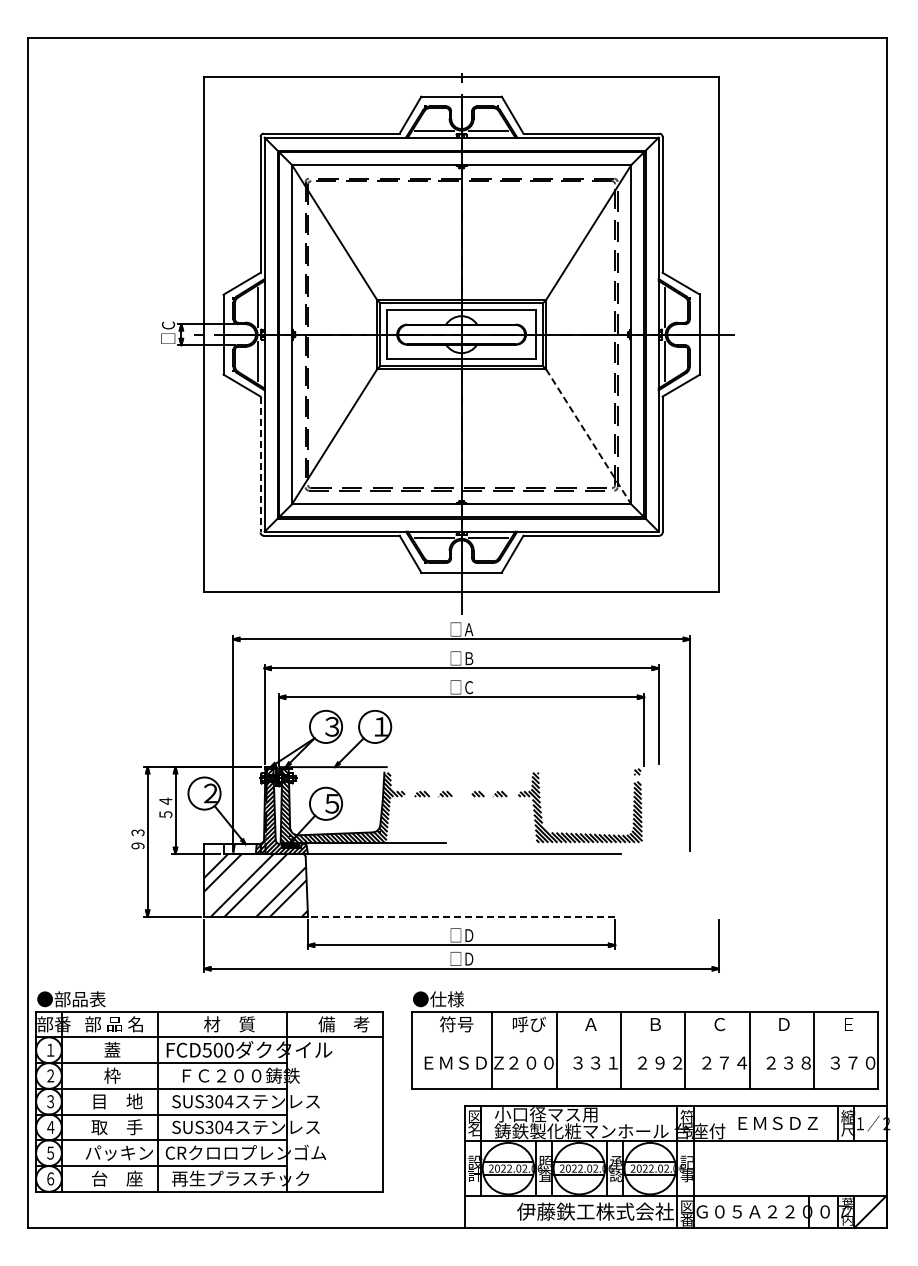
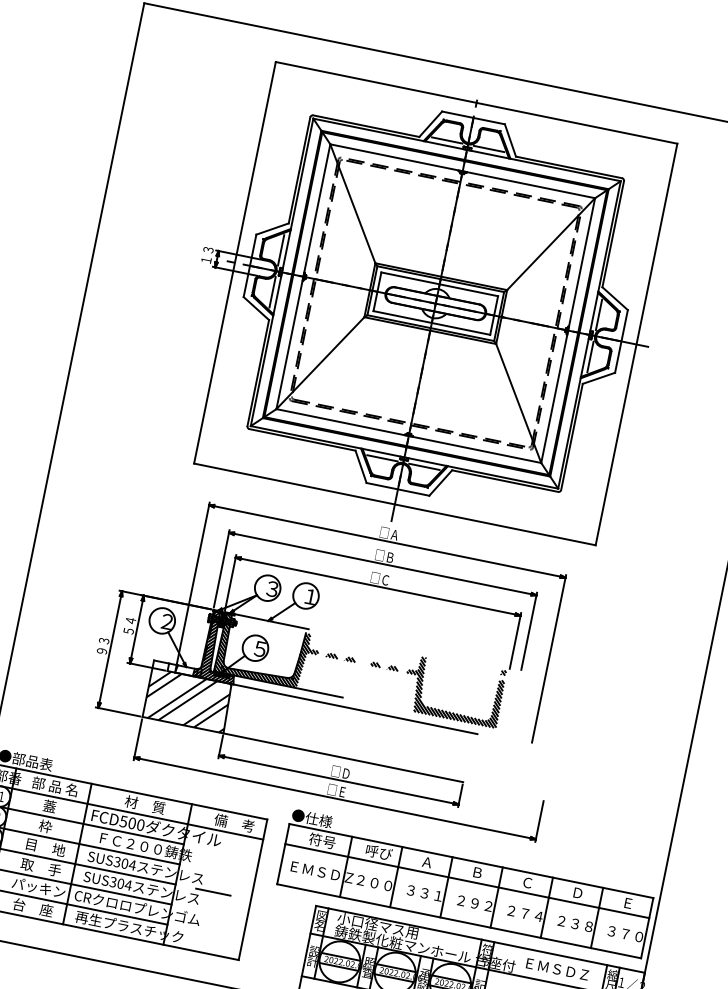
text: (168, 332) -> (207, 255), □Ｃ -> １３
line: (588, 436) -> (518, 403), dashed -> solid
line: (260, 464) -> (258, 373), dashed -> solid
line: (461, 916) -> (343, 757), dashed -> solid
text: (461, 958) -> (336, 790), □Ｄ -> □Ｅ
line: (644, 1037) -> (466, 881), added
line: (335, 1114) -> (213, 892), added

